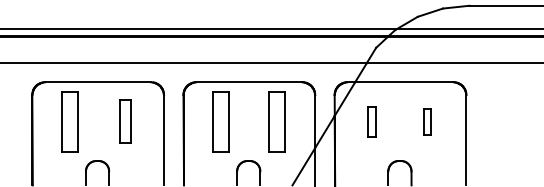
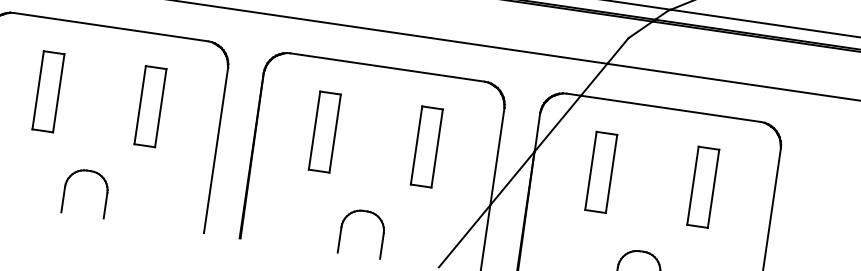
part: (69, 121) -> (48, 91), size x0.71
part: (220, 121) -> (324, 131), size x0.71
part: (276, 121) -> (426, 146), size x0.71
part: (371, 121) -> (600, 171), size x1.43
part: (427, 121) -> (702, 186), size x1.67

